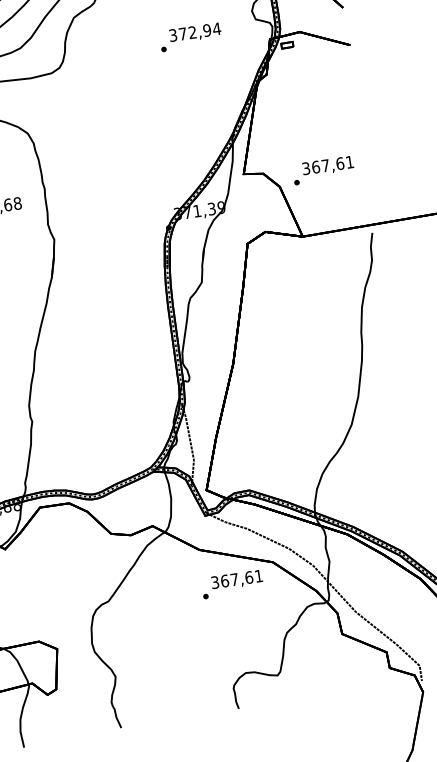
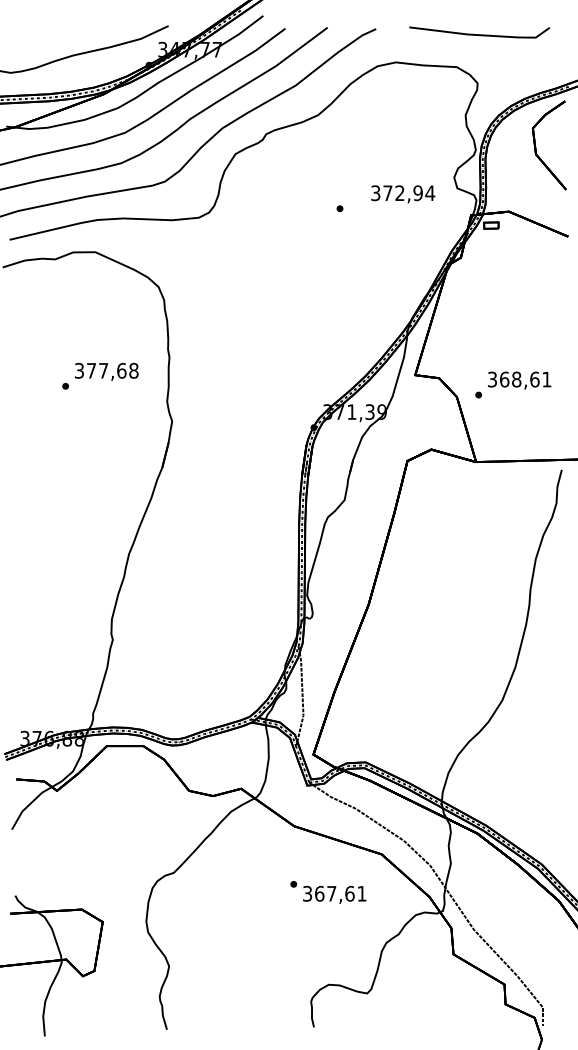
text: (195, 33) -> (403, 194), moved
text: (325, 165) -> (516, 379), 367,61 -> 368,61
text: (236, 579) -> (334, 894), moved

